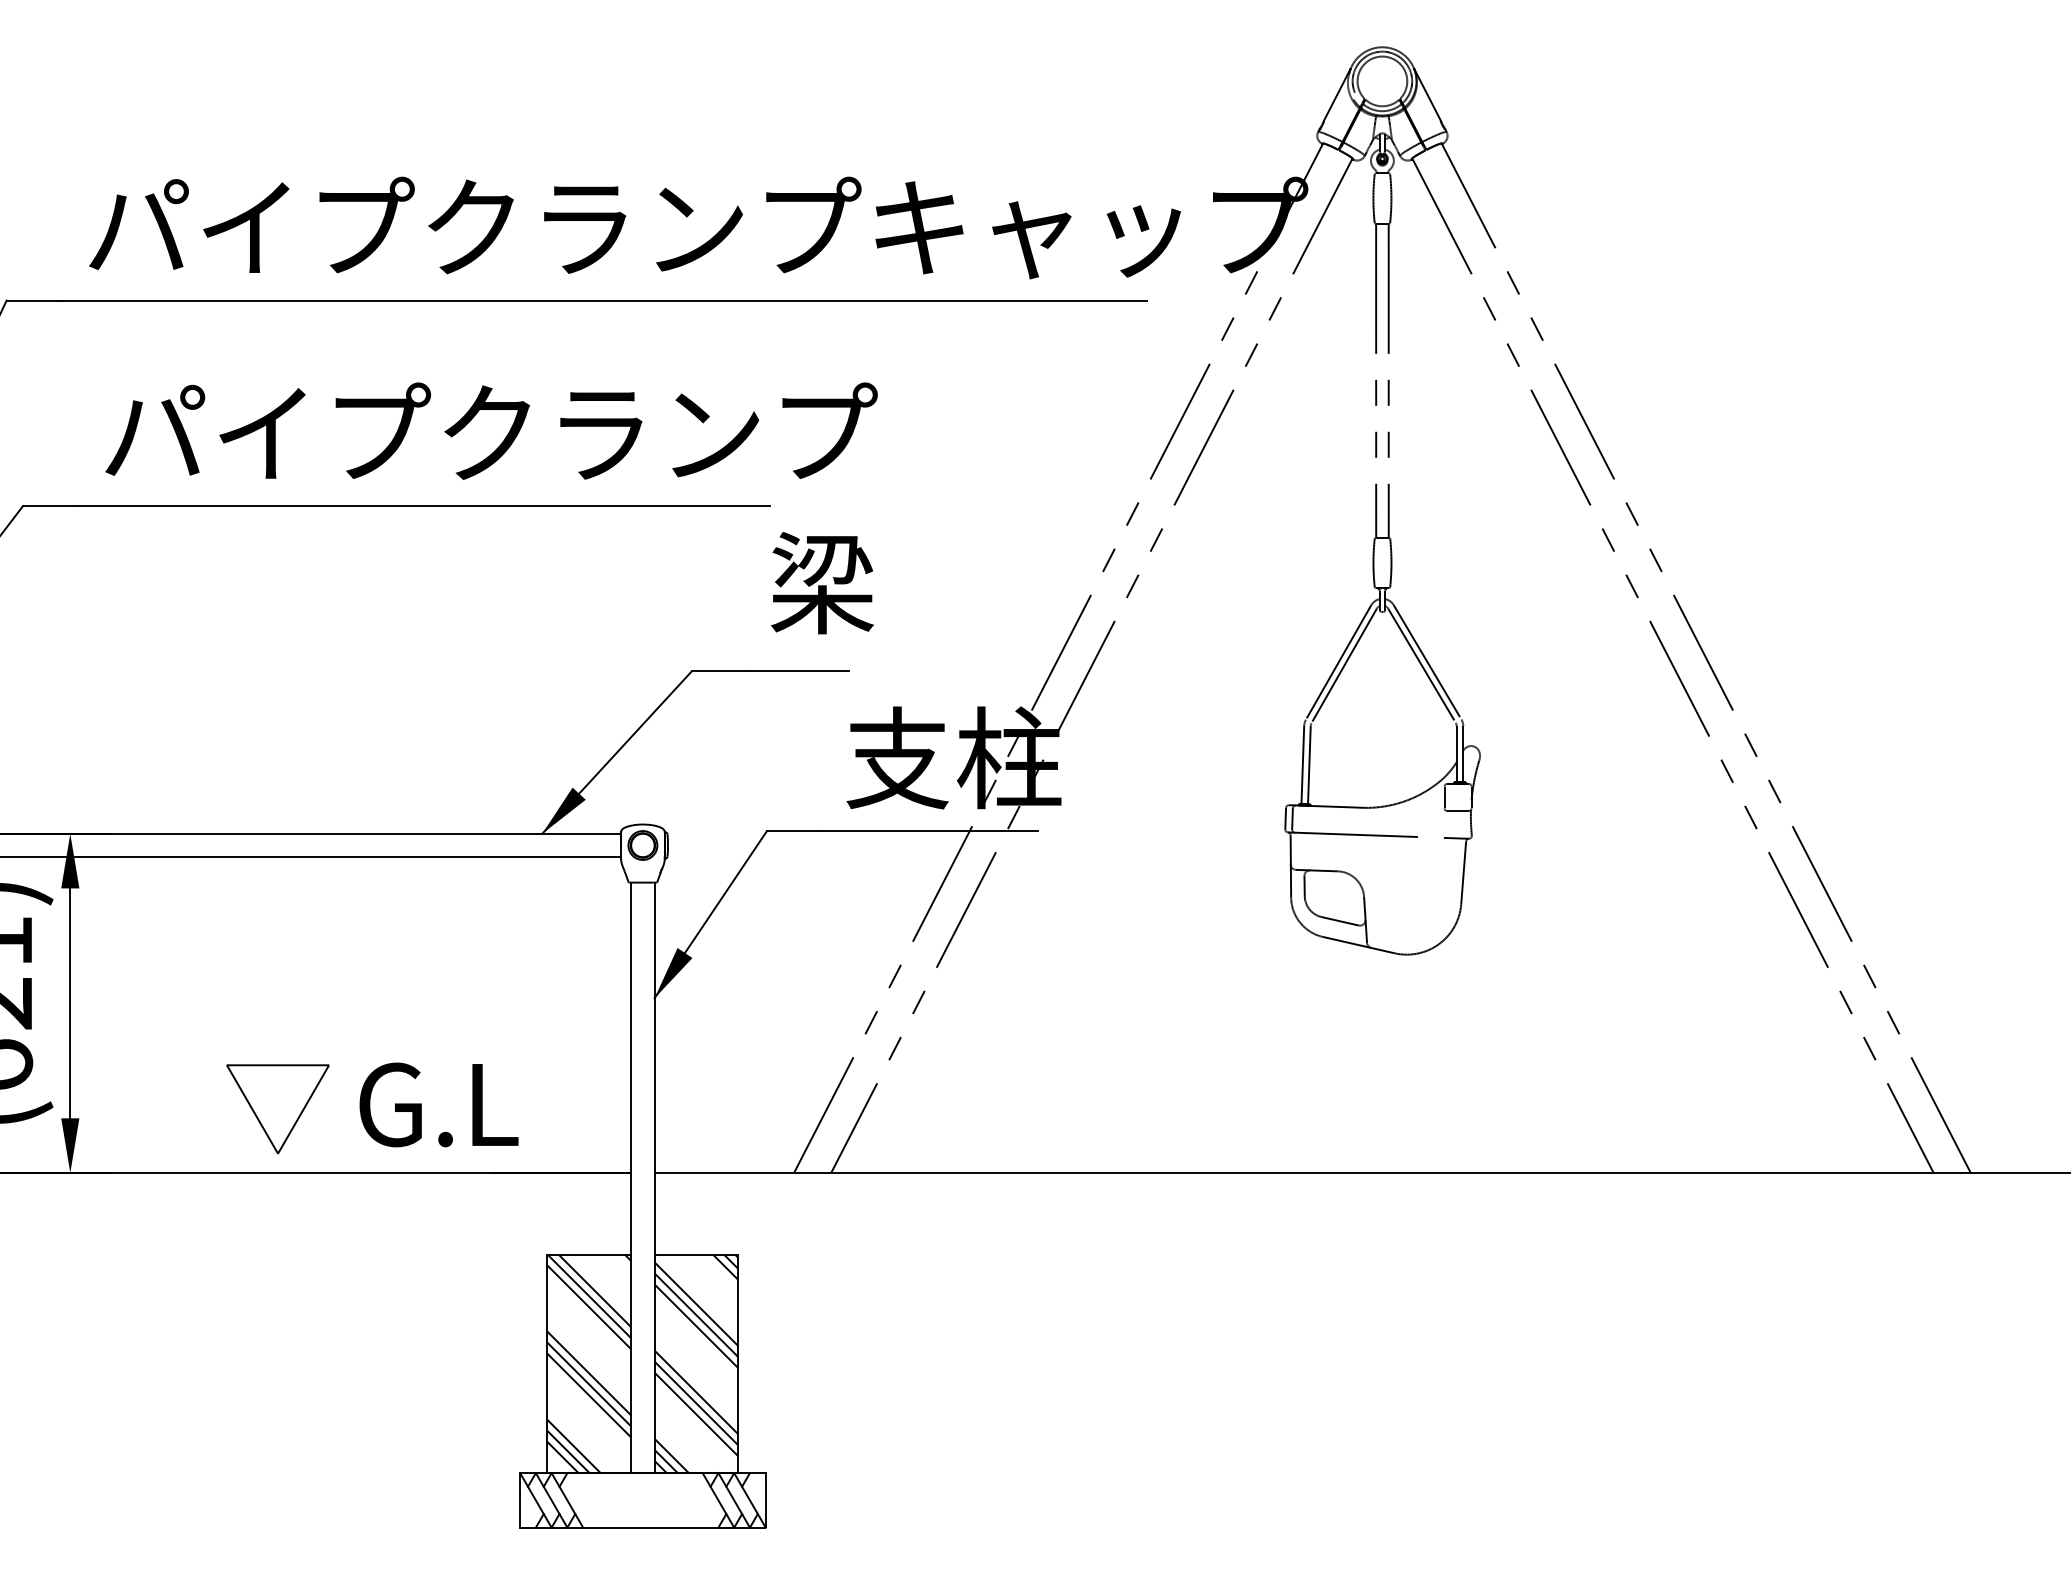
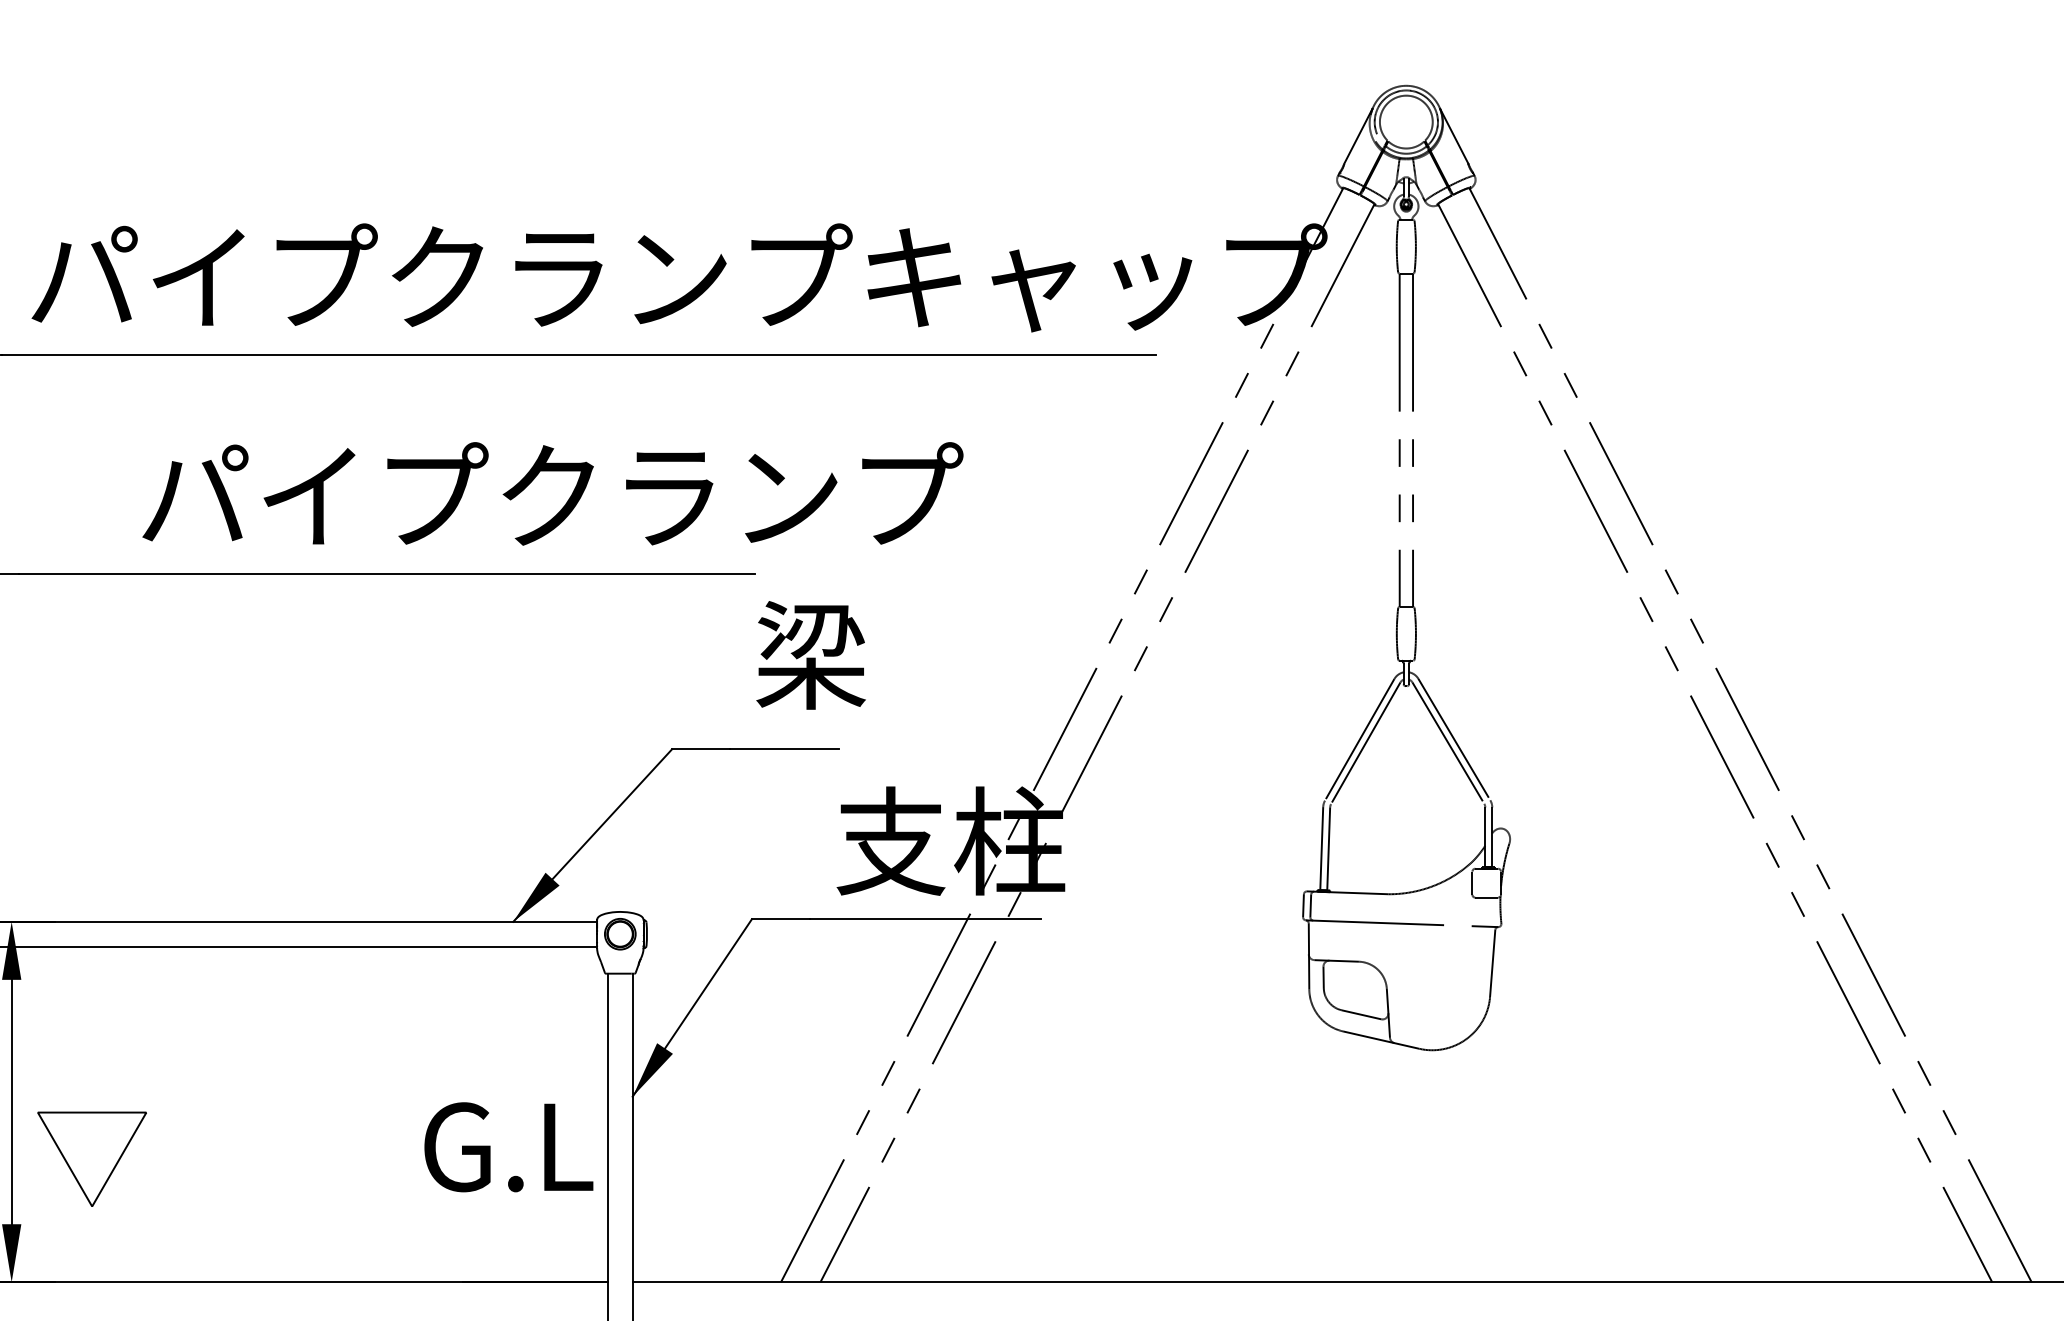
text: (491, 430) -> (552, 493), moved
text: (438, 1104) -> (508, 1146), moved
part: (277, 1109) -> (91, 1159), moved

